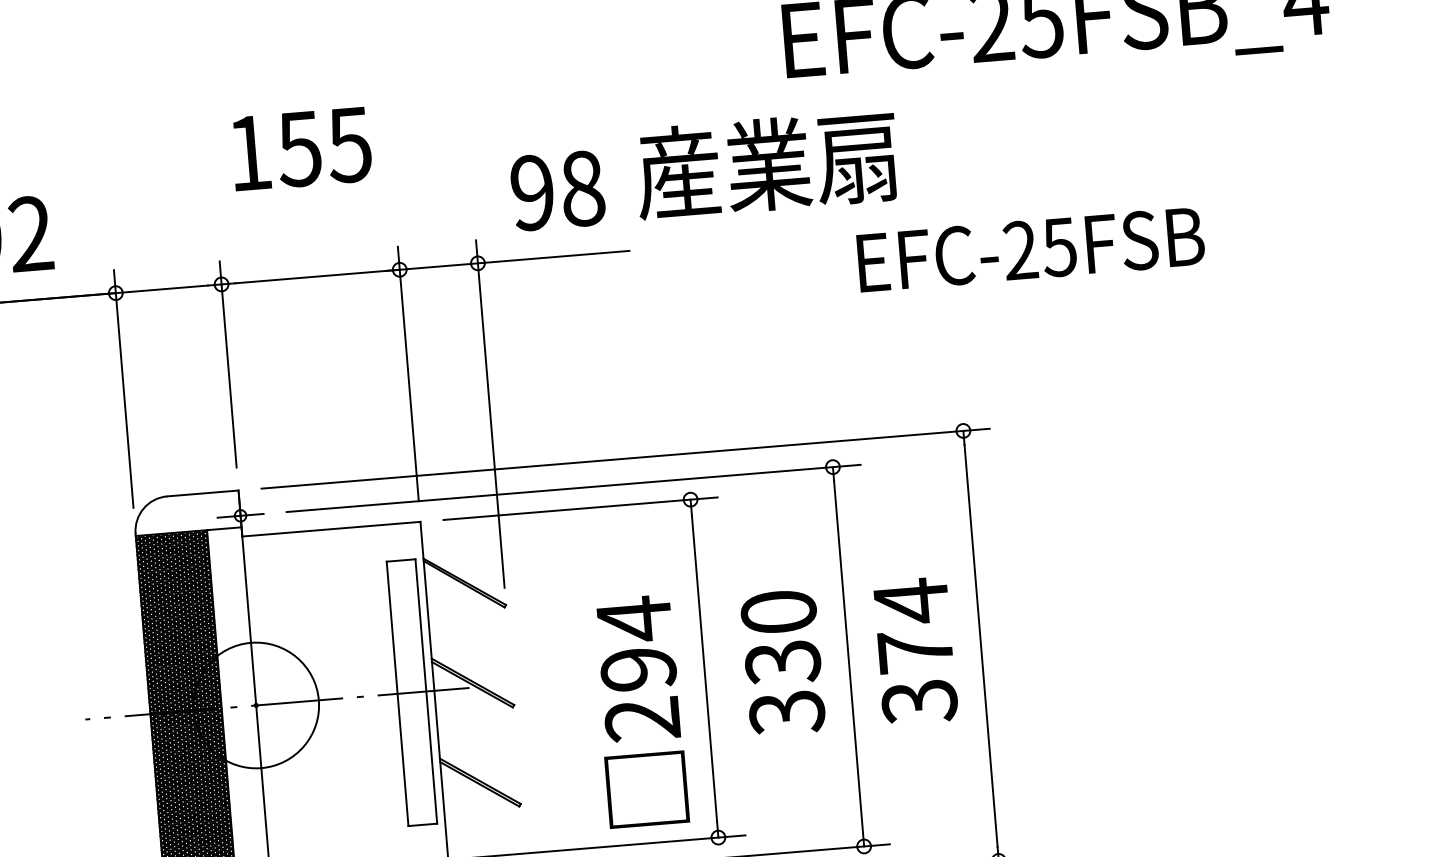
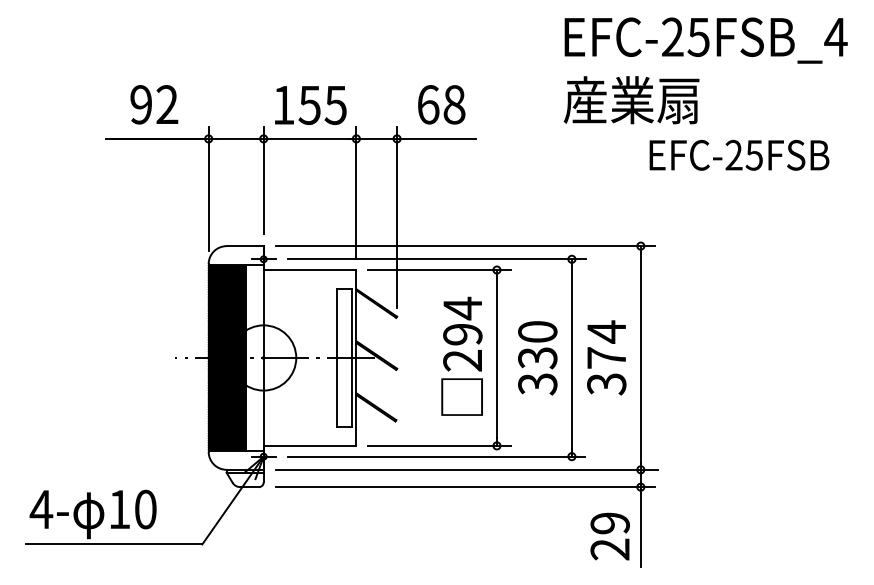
text: (301, 149) -> (310, 105), moved
text: (766, 165) -> (631, 100), moved
text: (532, 192) -> (428, 104), 98 -> 68
text: (1031, 249) -> (739, 155), moved
text: (639, 709) -> (461, 355), moved

